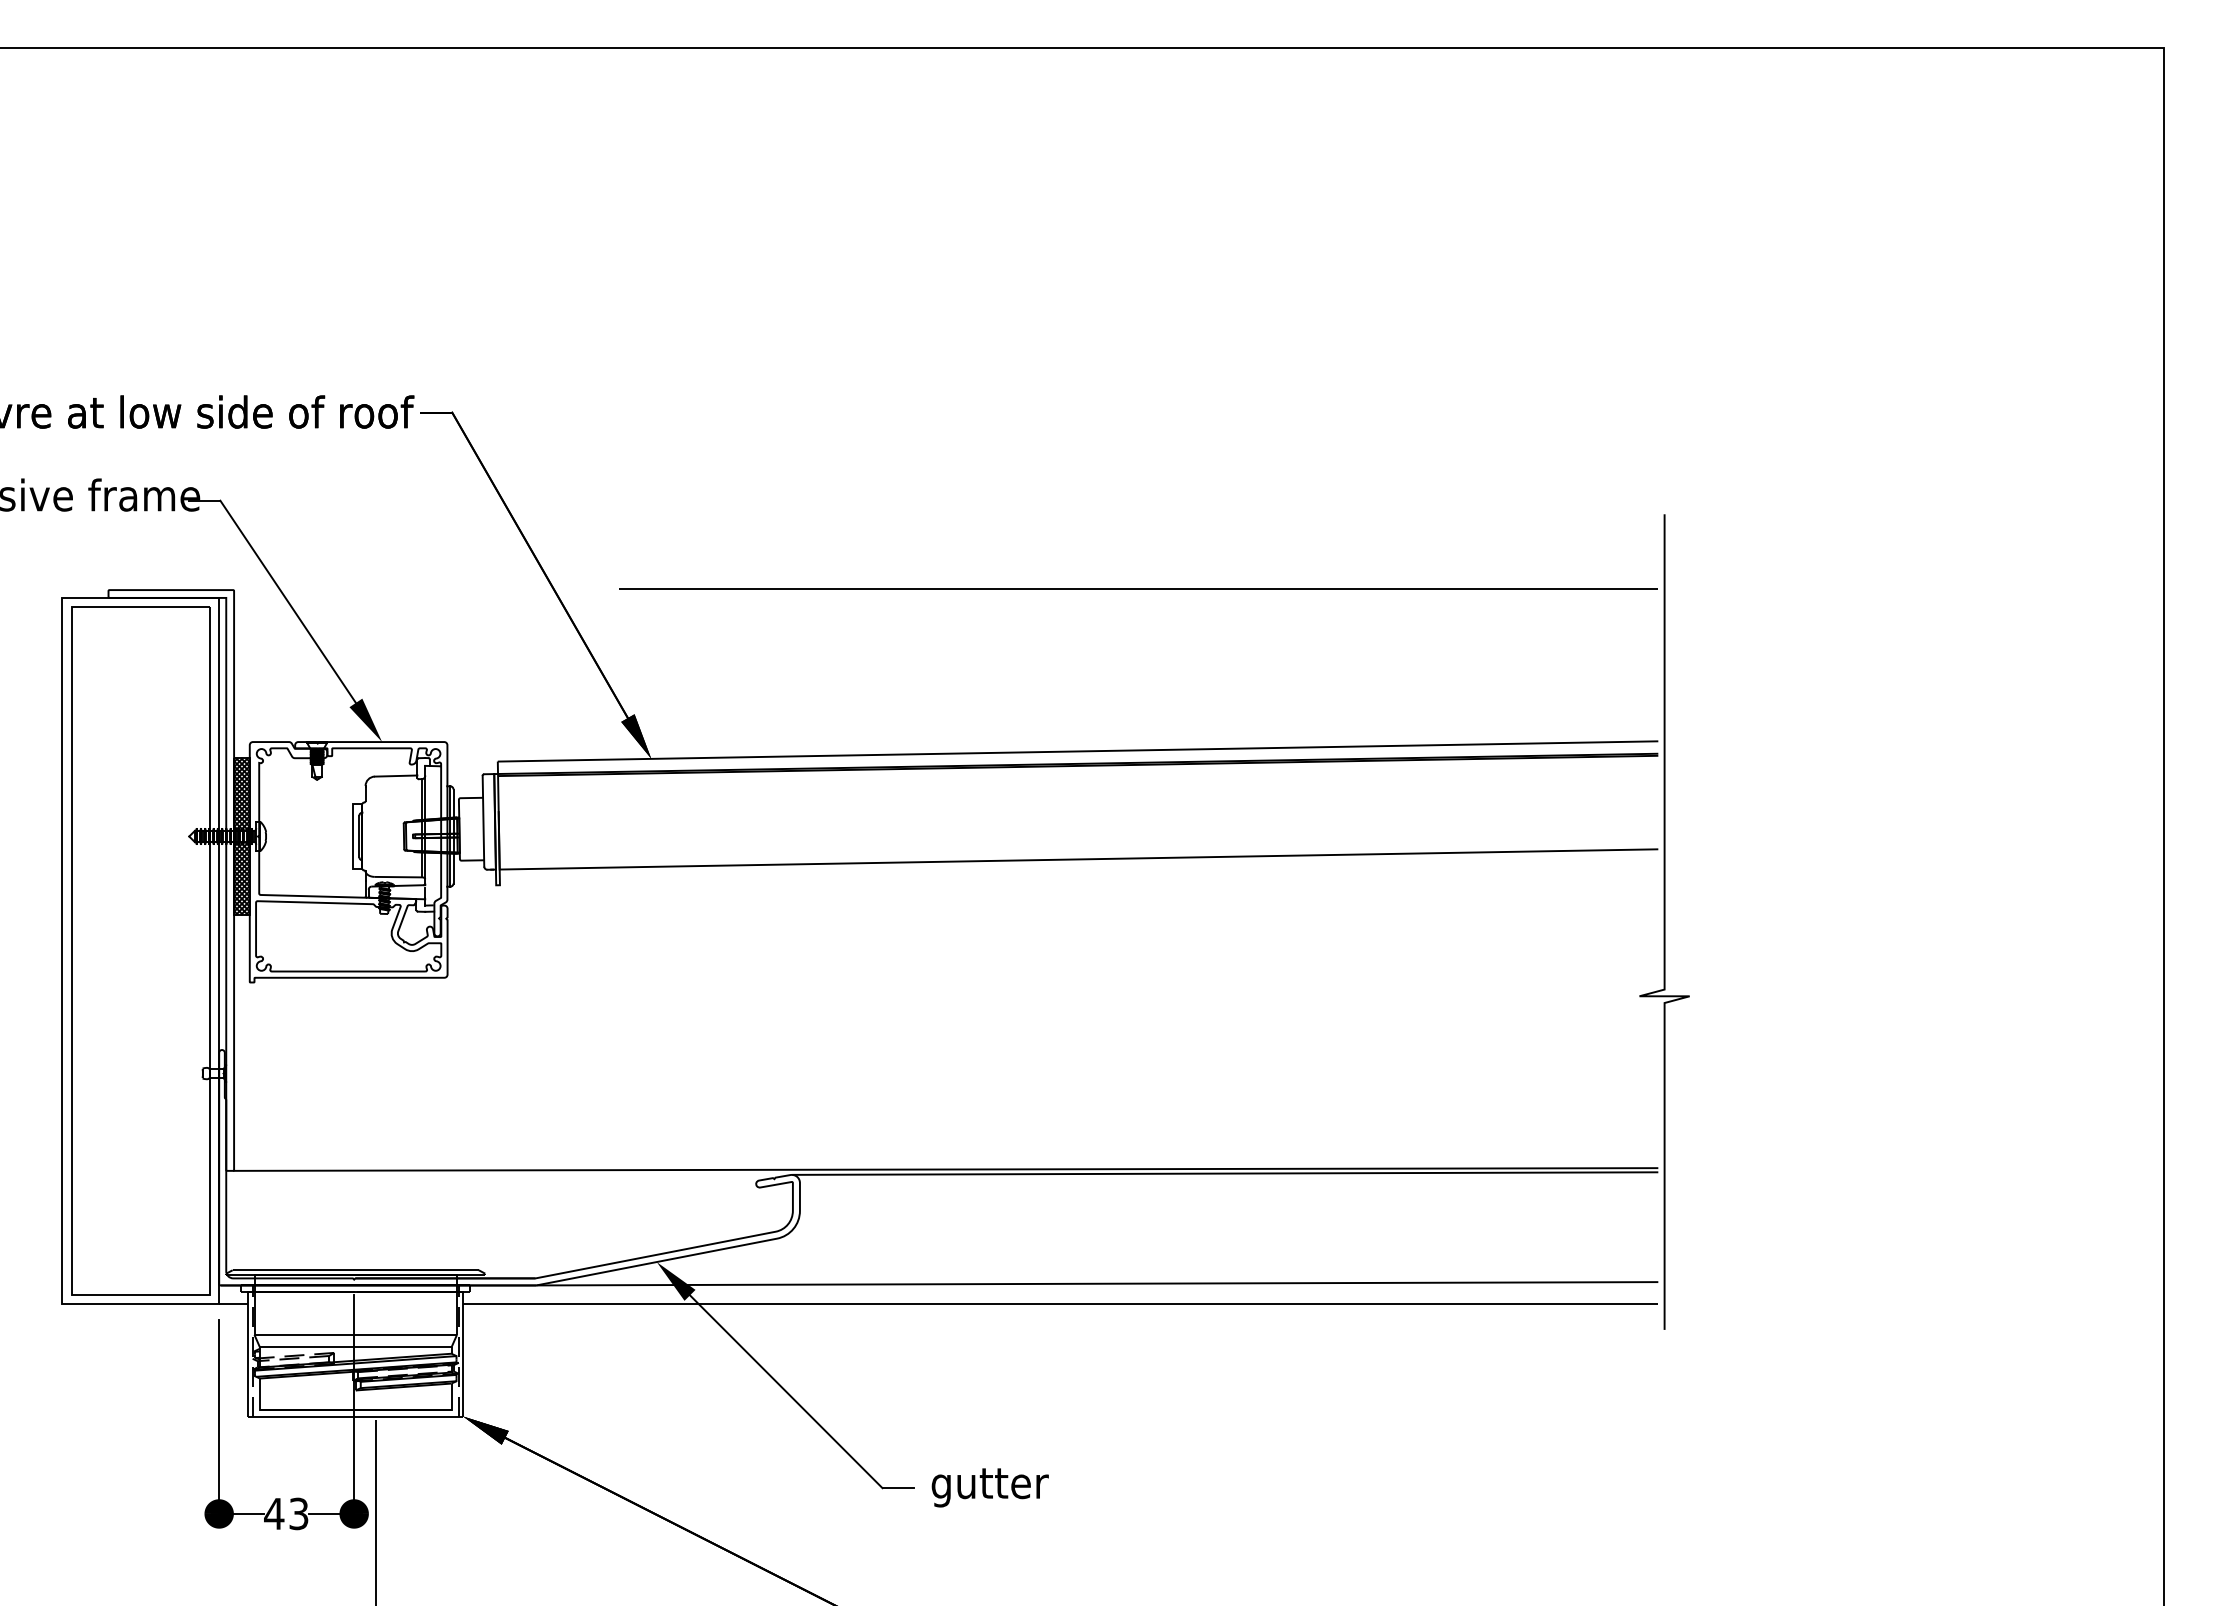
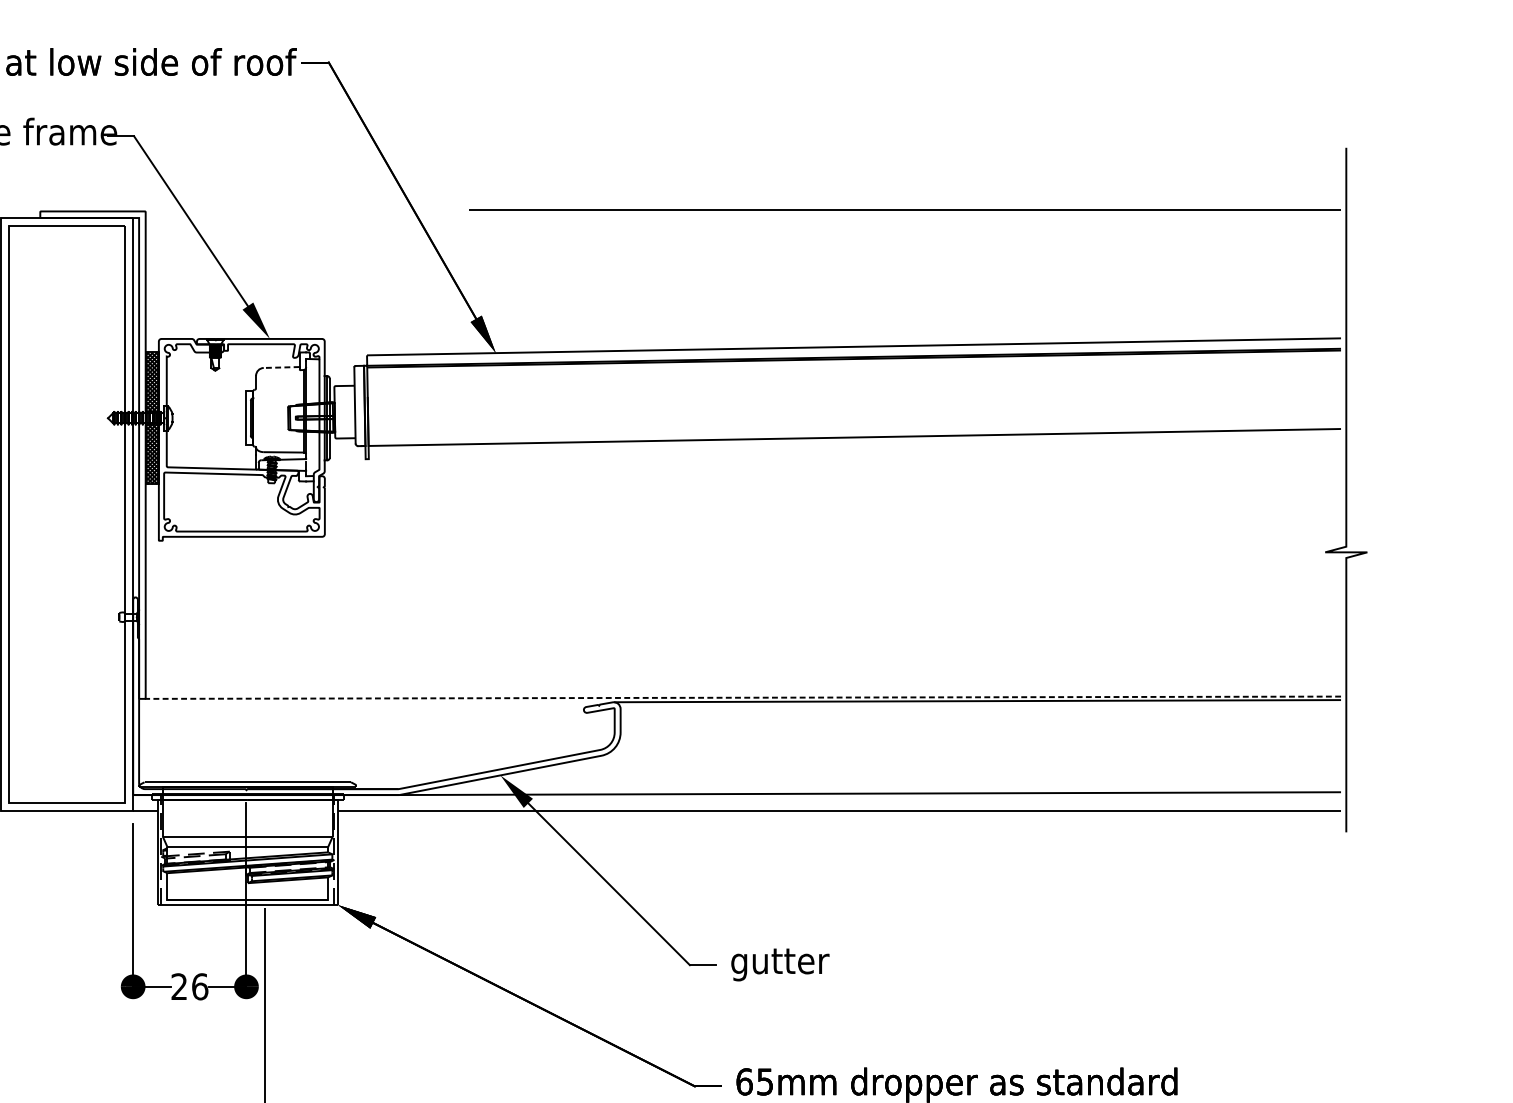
line: (395, 776) -> (281, 367), solid -> dashed
line: (945, 1169) -> (742, 697), solid -> dashed
text: (286, 1513) -> (189, 986), 43 -> 26

